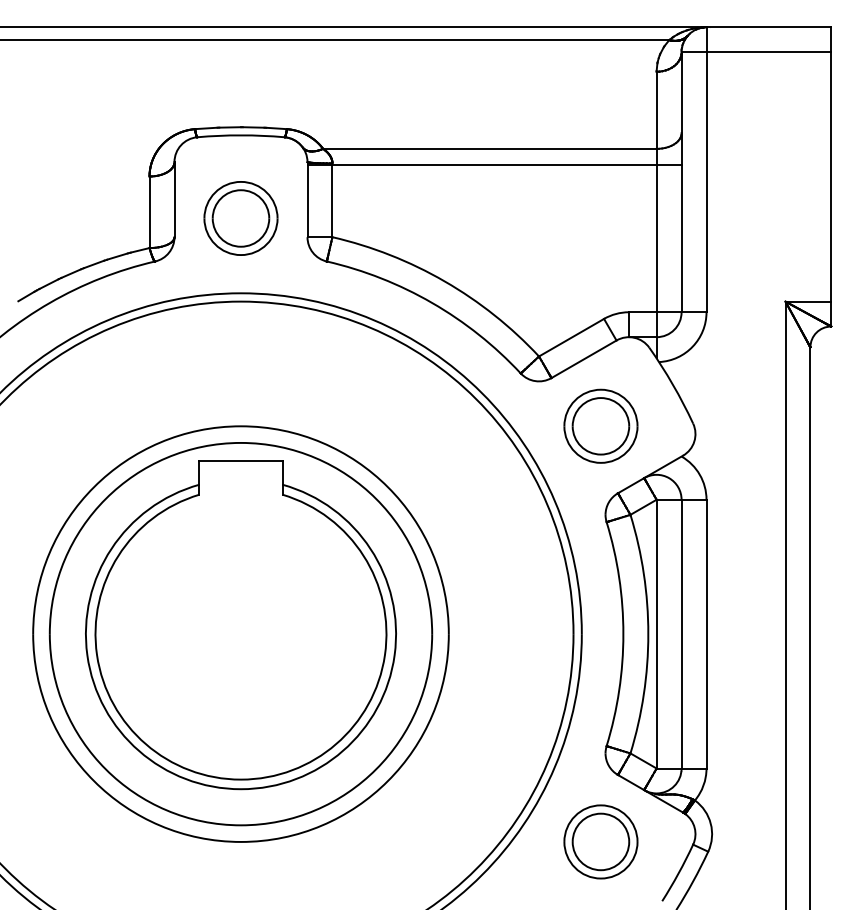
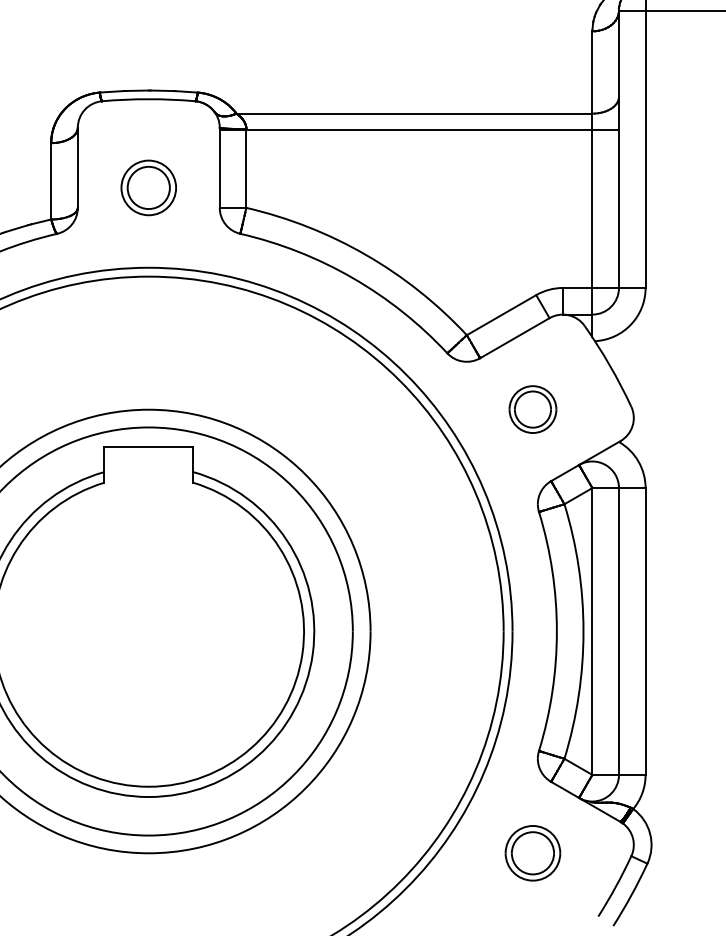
part: (240, 218) -> (148, 187), size x0.7
part: (600, 425) -> (532, 408), size x0.6
part: (600, 841) -> (532, 852), size x0.7

